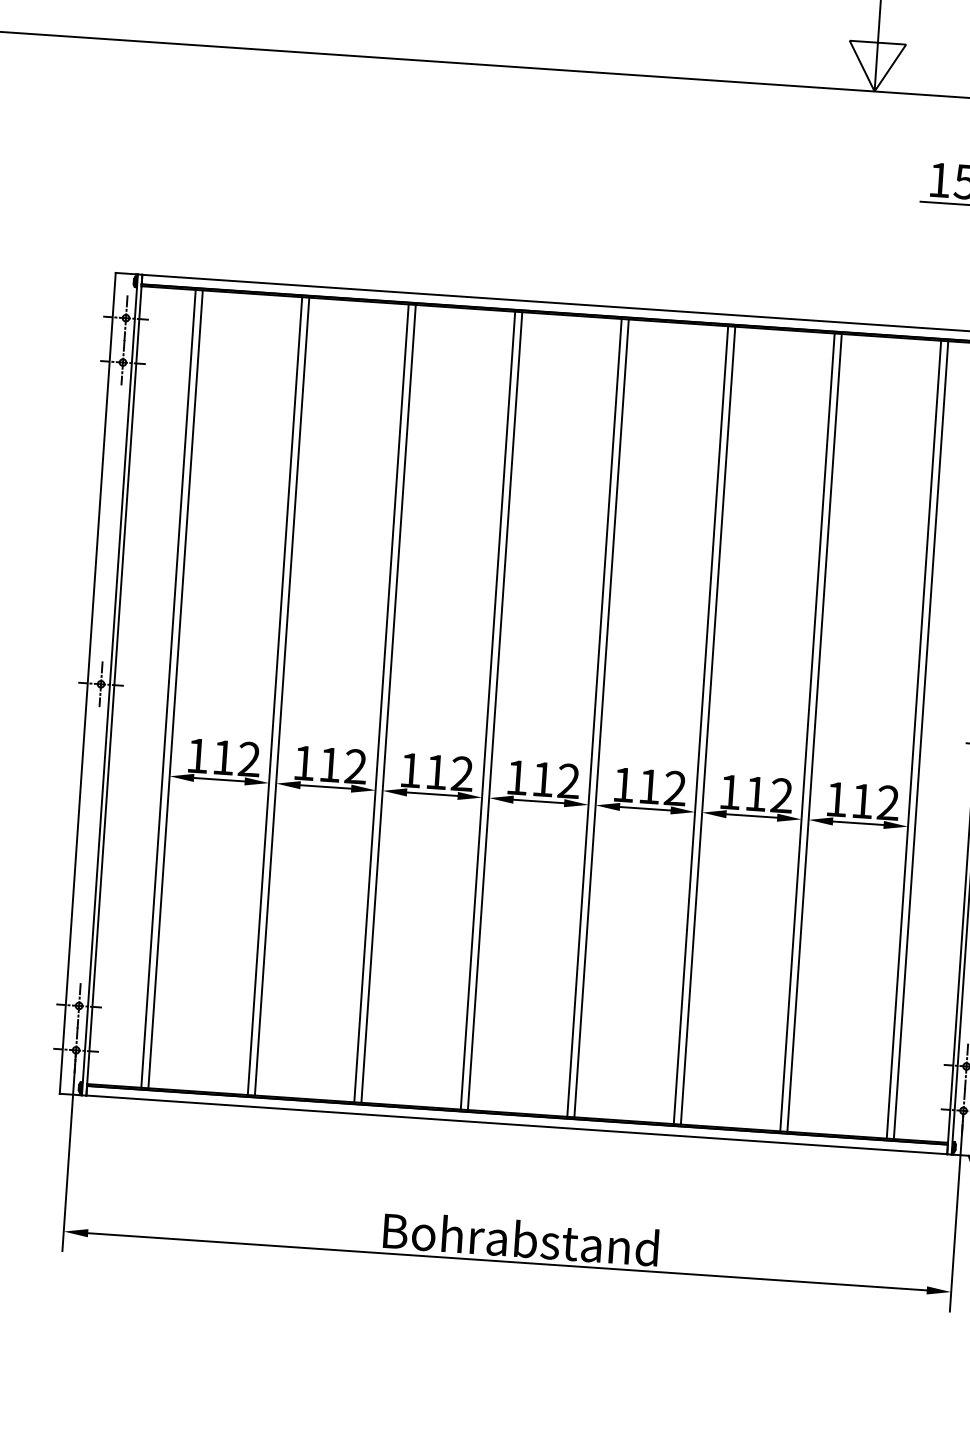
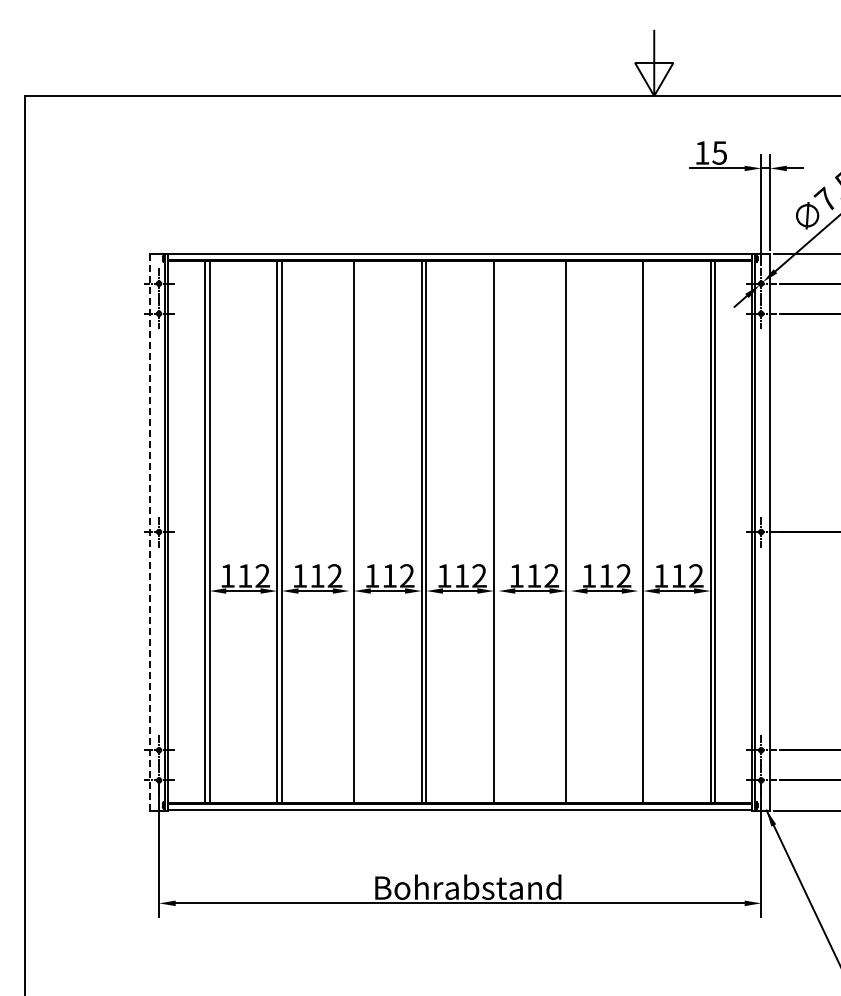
line: (88, 684) -> (150, 532), solid -> dashed
line: (381, 702) -> (349, 531), removed
line: (601, 717) -> (498, 531), removed
line: (707, 724) -> (570, 531), removed
line: (807, 731) -> (638, 531), removed

